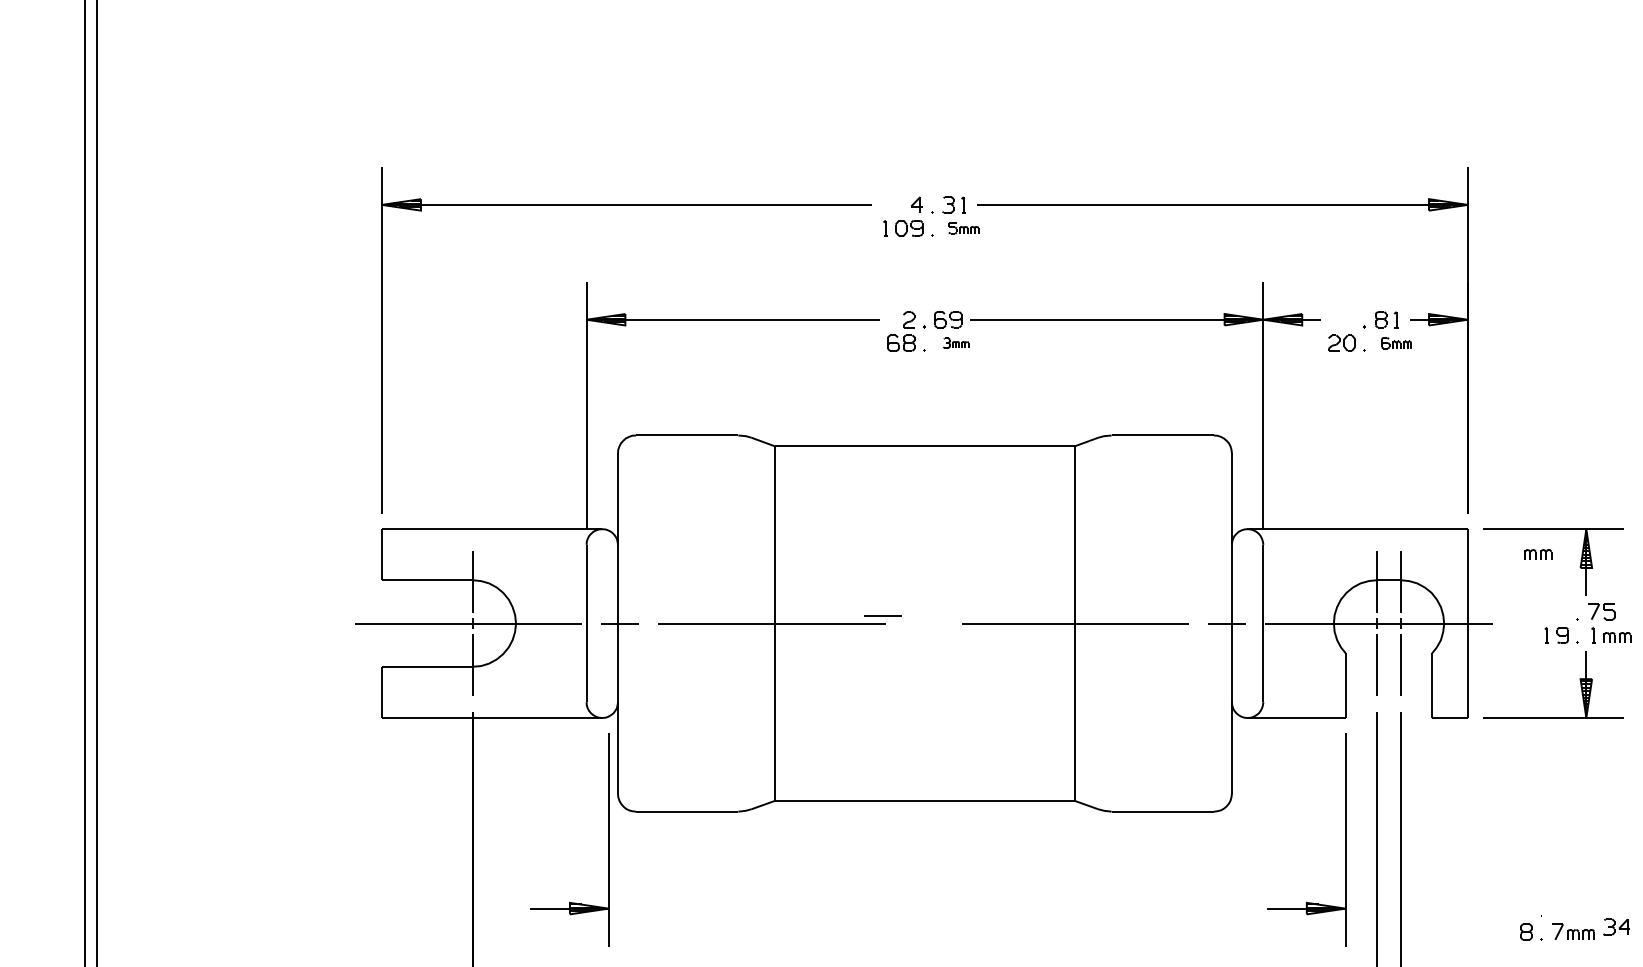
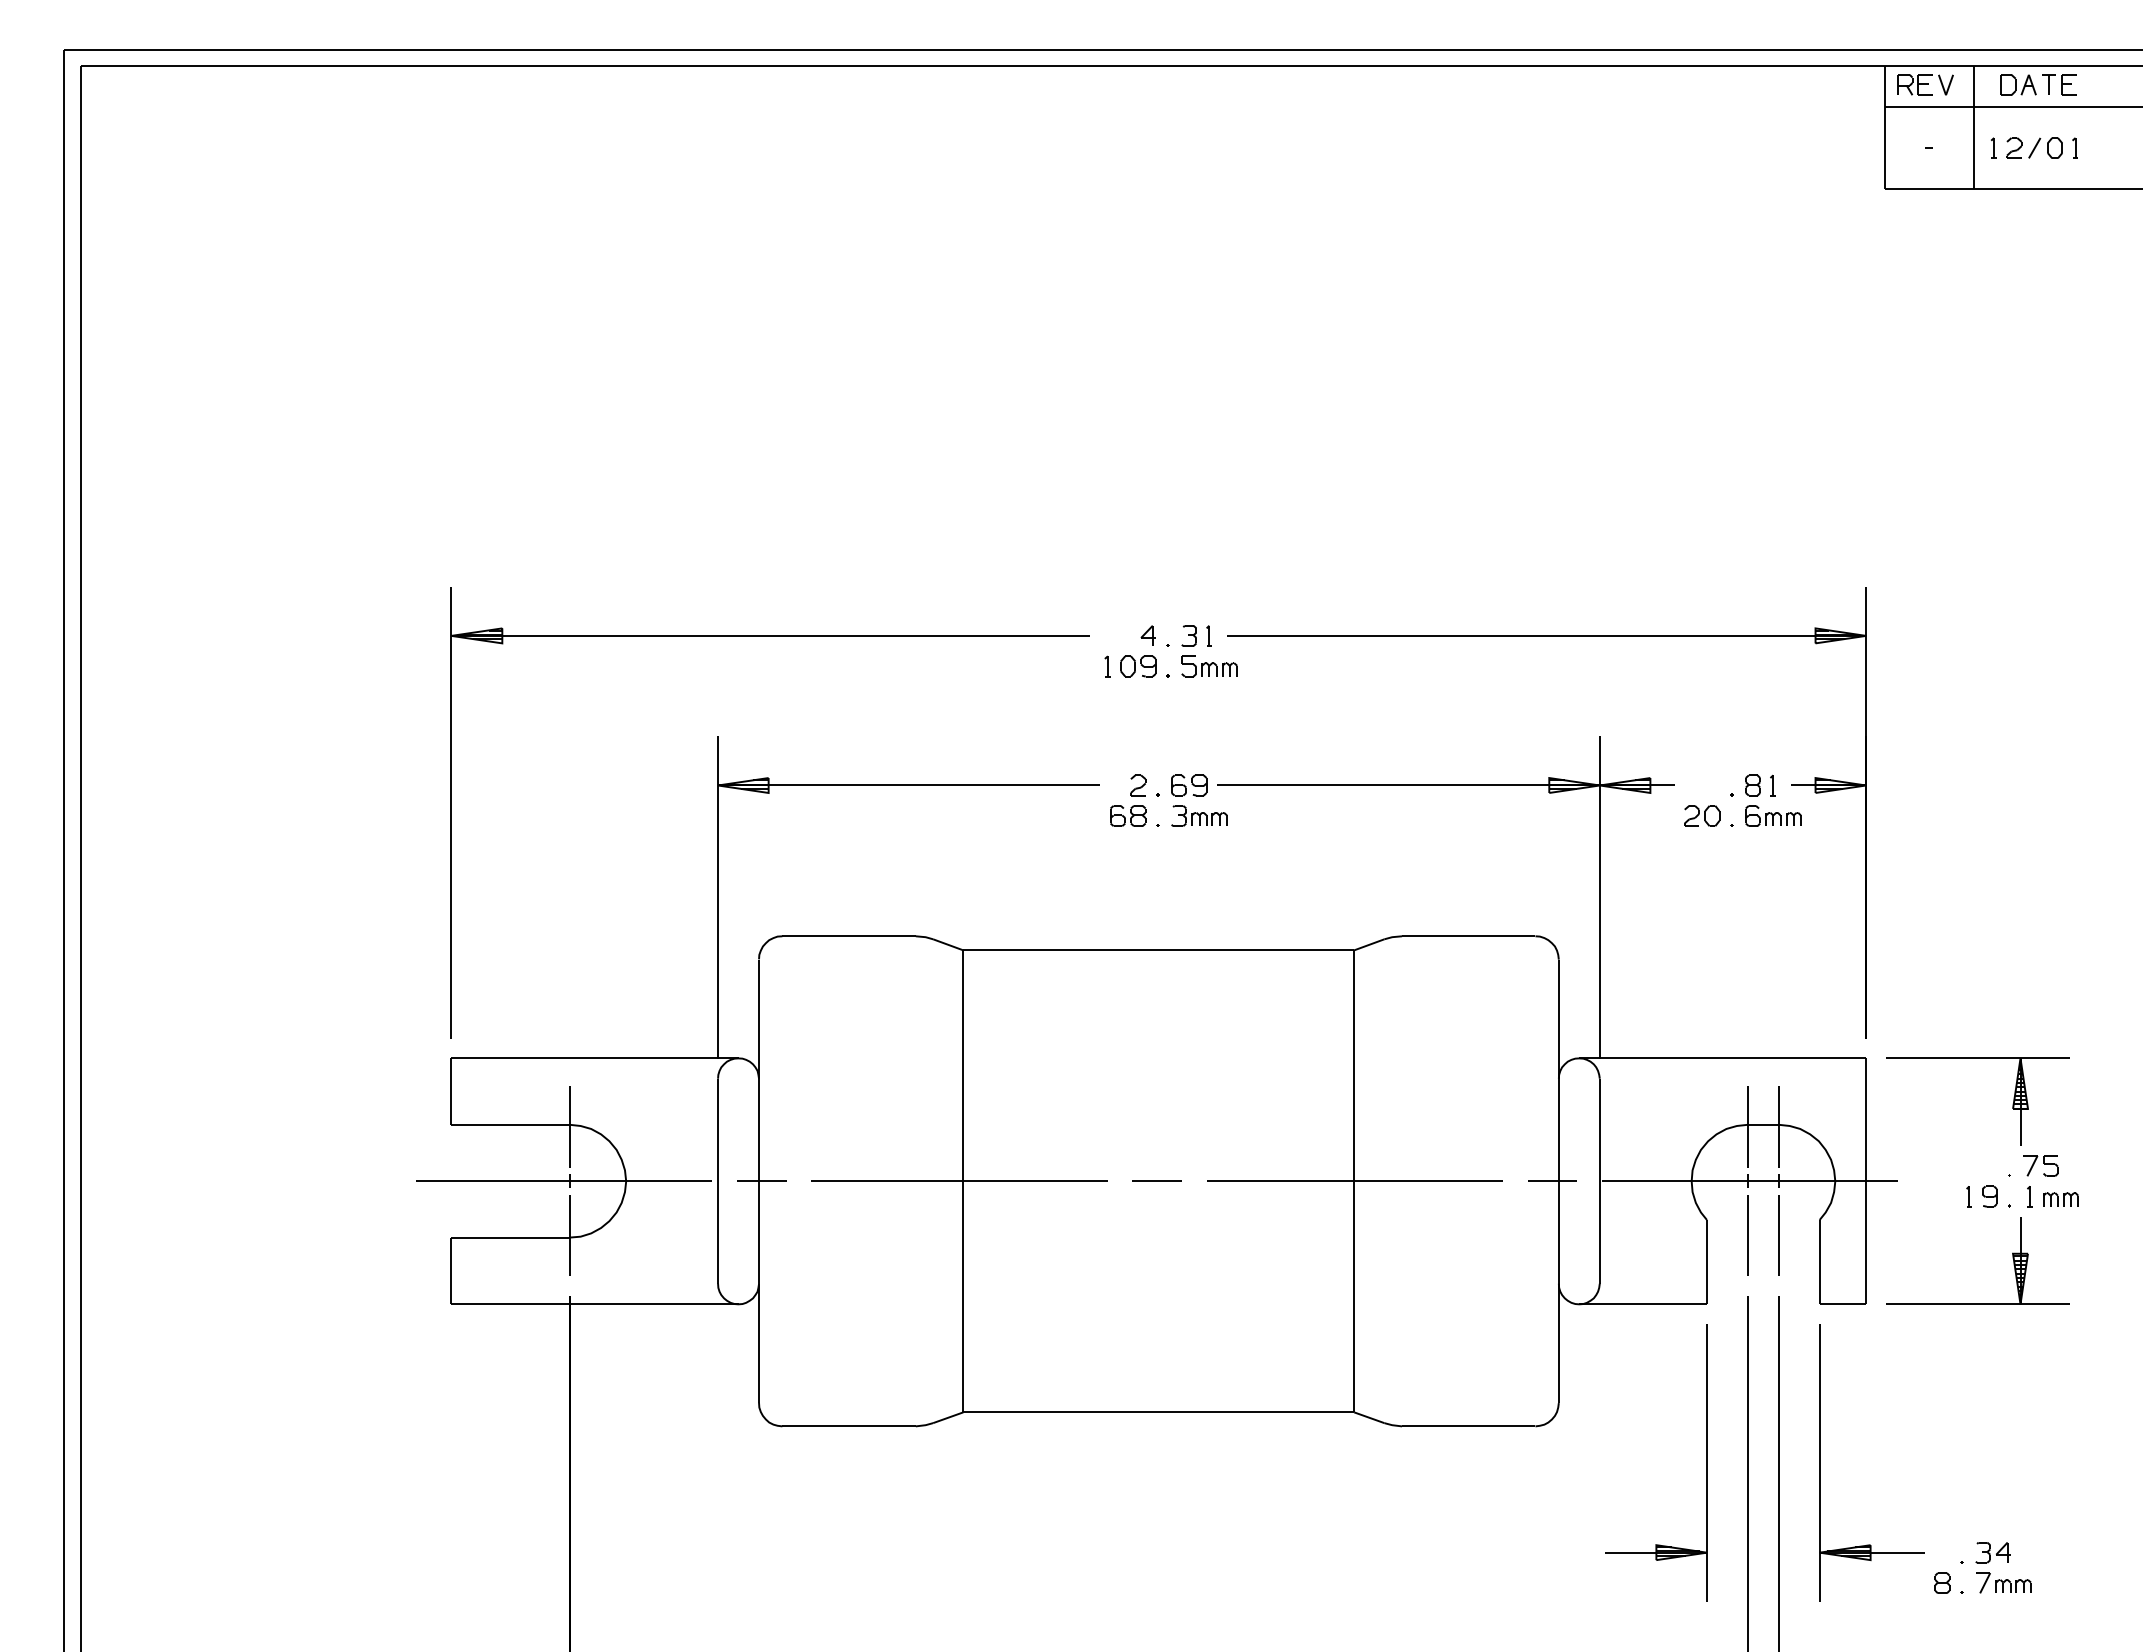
part: (963, 228) -> (1209, 666), size x1.43
part: (956, 342) -> (1199, 815), size x1.67
part: (1396, 342) -> (1773, 815), size x1.43
part: (1537, 554) -> (1957, 1091), removed
line: (882, 615) -> (1156, 1180), moved
part: (608, 839) -> (746, 1462), removed
part: (1432, 839) -> (1820, 1462), added
part: (1616, 926) -> (1992, 1552), moved

